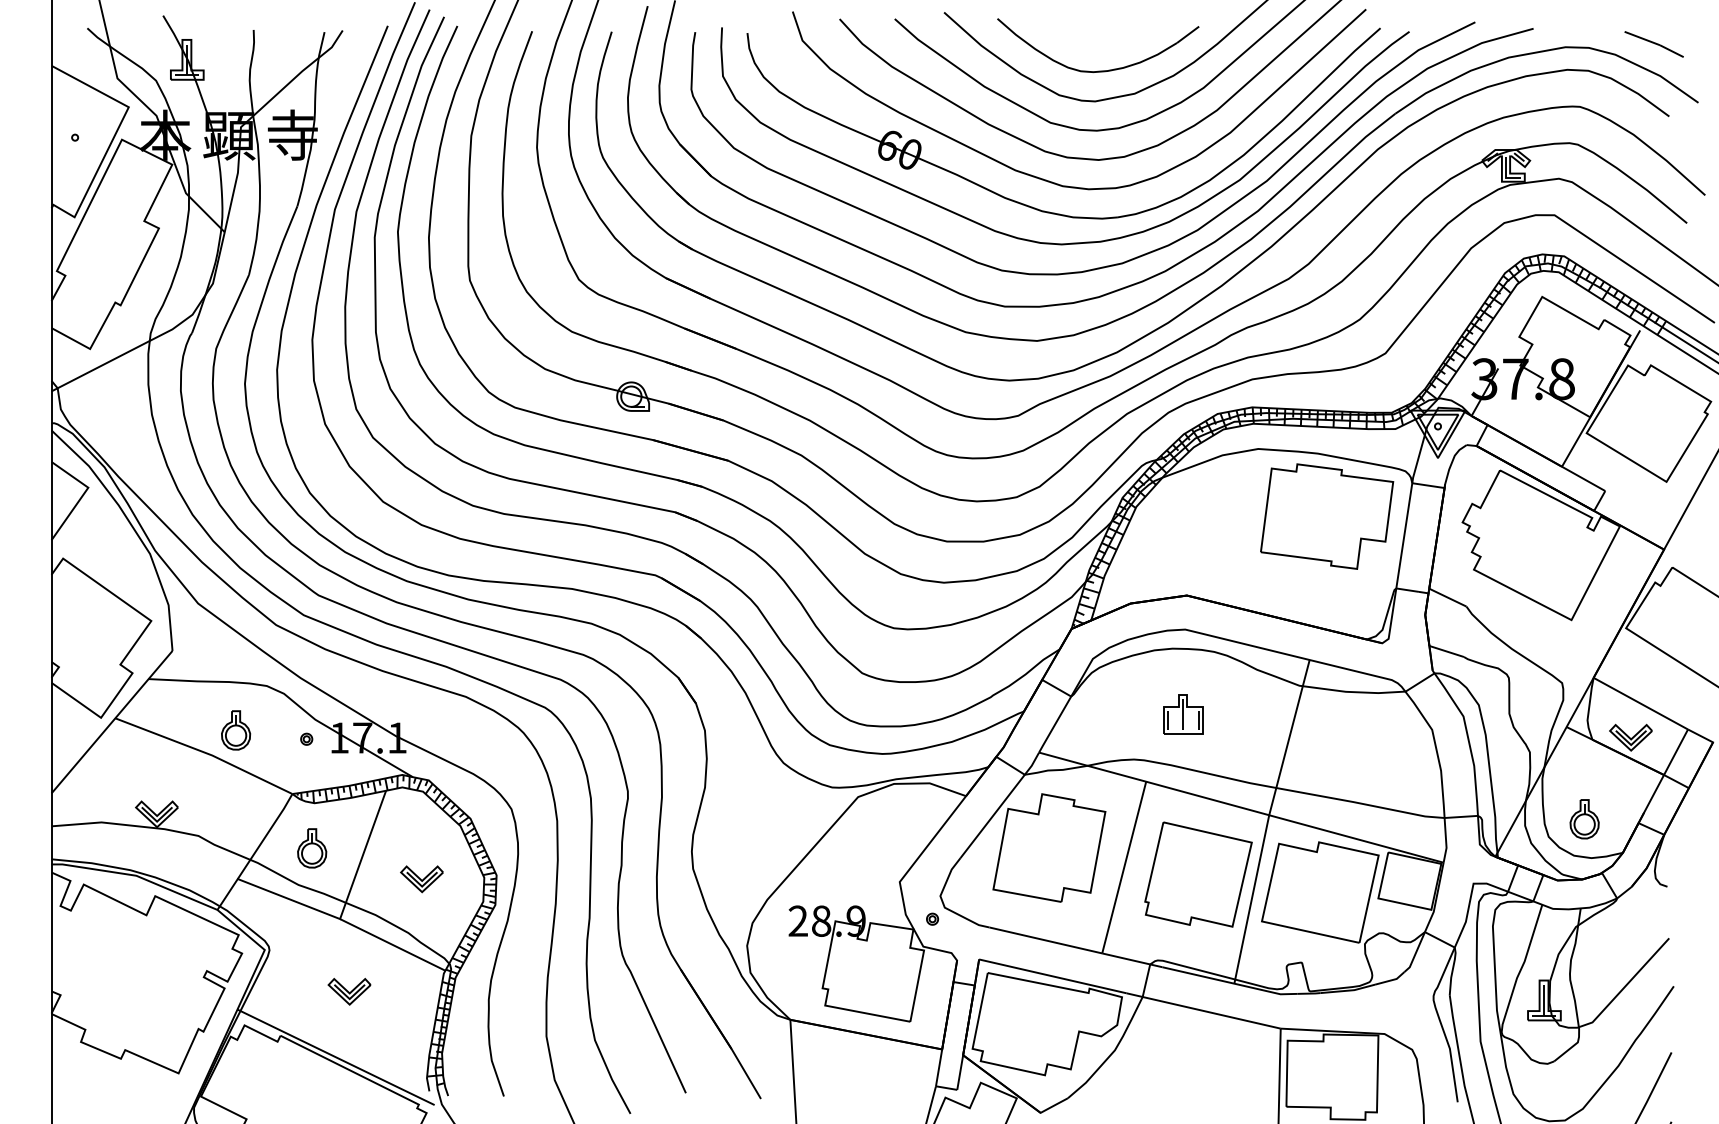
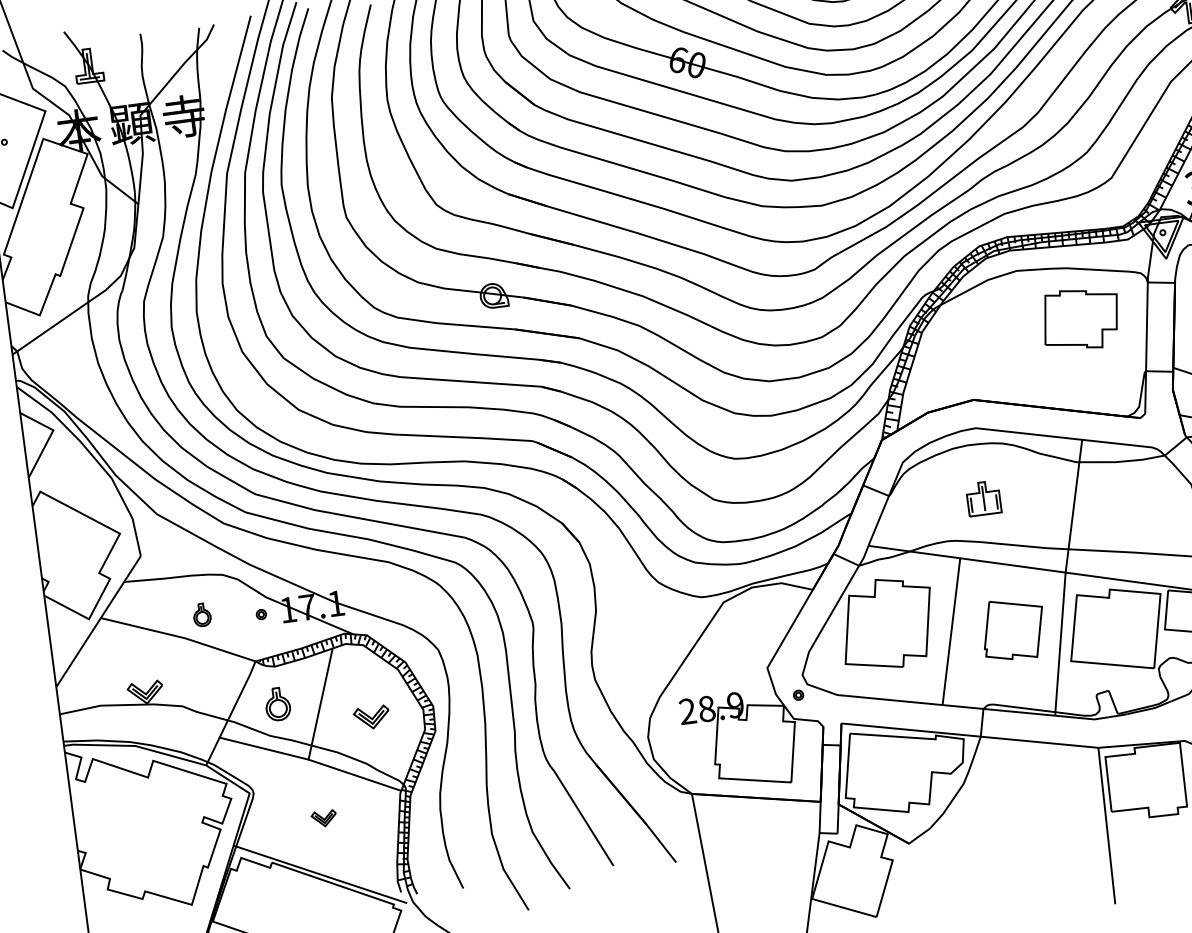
part: (1327, 516) -> (1081, 319), size x0.7
part: (236, 730) -> (202, 614), size x0.7
part: (1198, 874) -> (1013, 629), size x0.7
part: (349, 991) -> (324, 818), size x0.7

